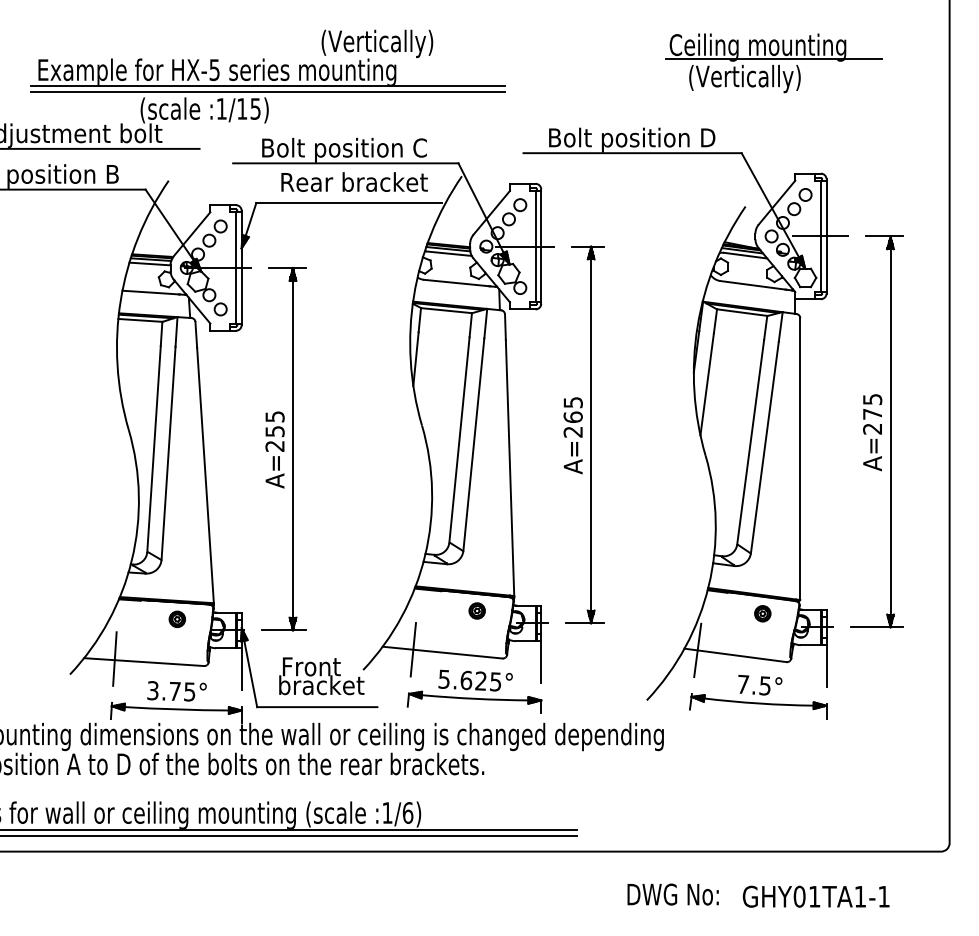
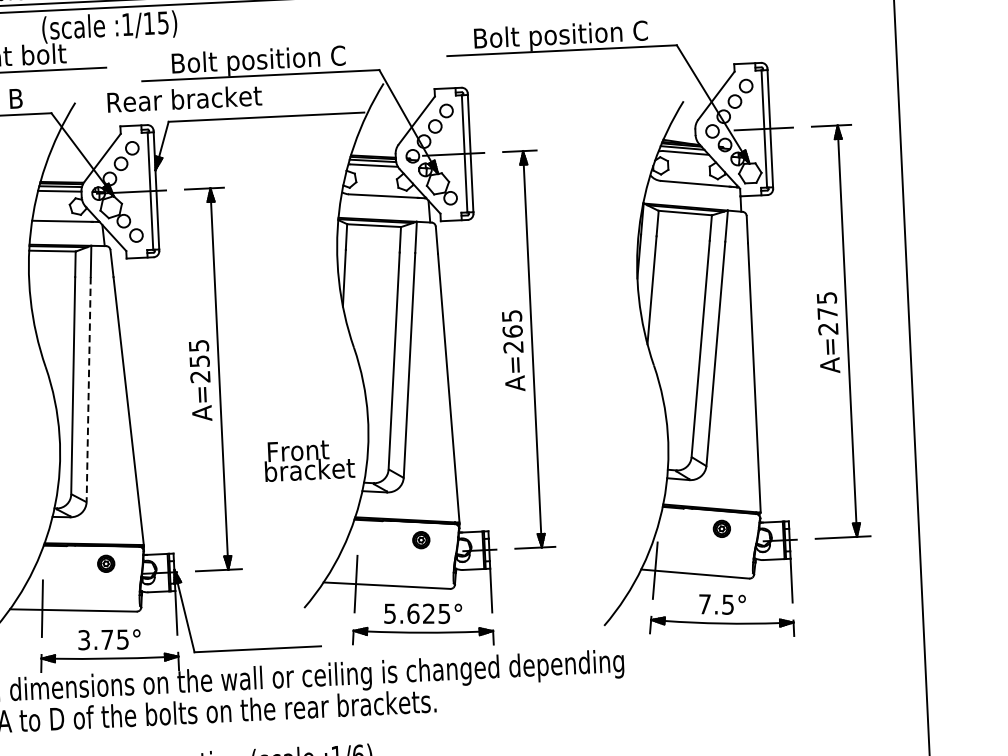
text: (632, 139) -> (561, 36), Bolt position D -> Bolt position C
text: (354, 181) -> (184, 98), moved
line: (168, 453) -> (88, 389), solid -> dashed
text: (321, 676) -> (309, 460), moved

